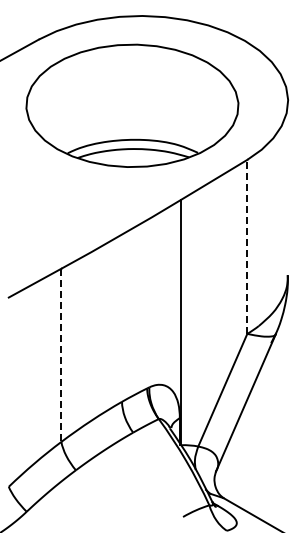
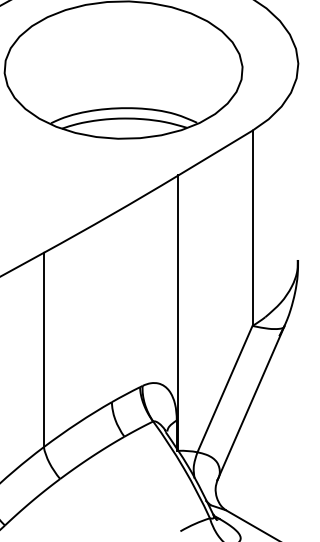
line: (247, 246) -> (252, 227), dashed -> solid
line: (61, 355) -> (44, 350), dashed -> solid

